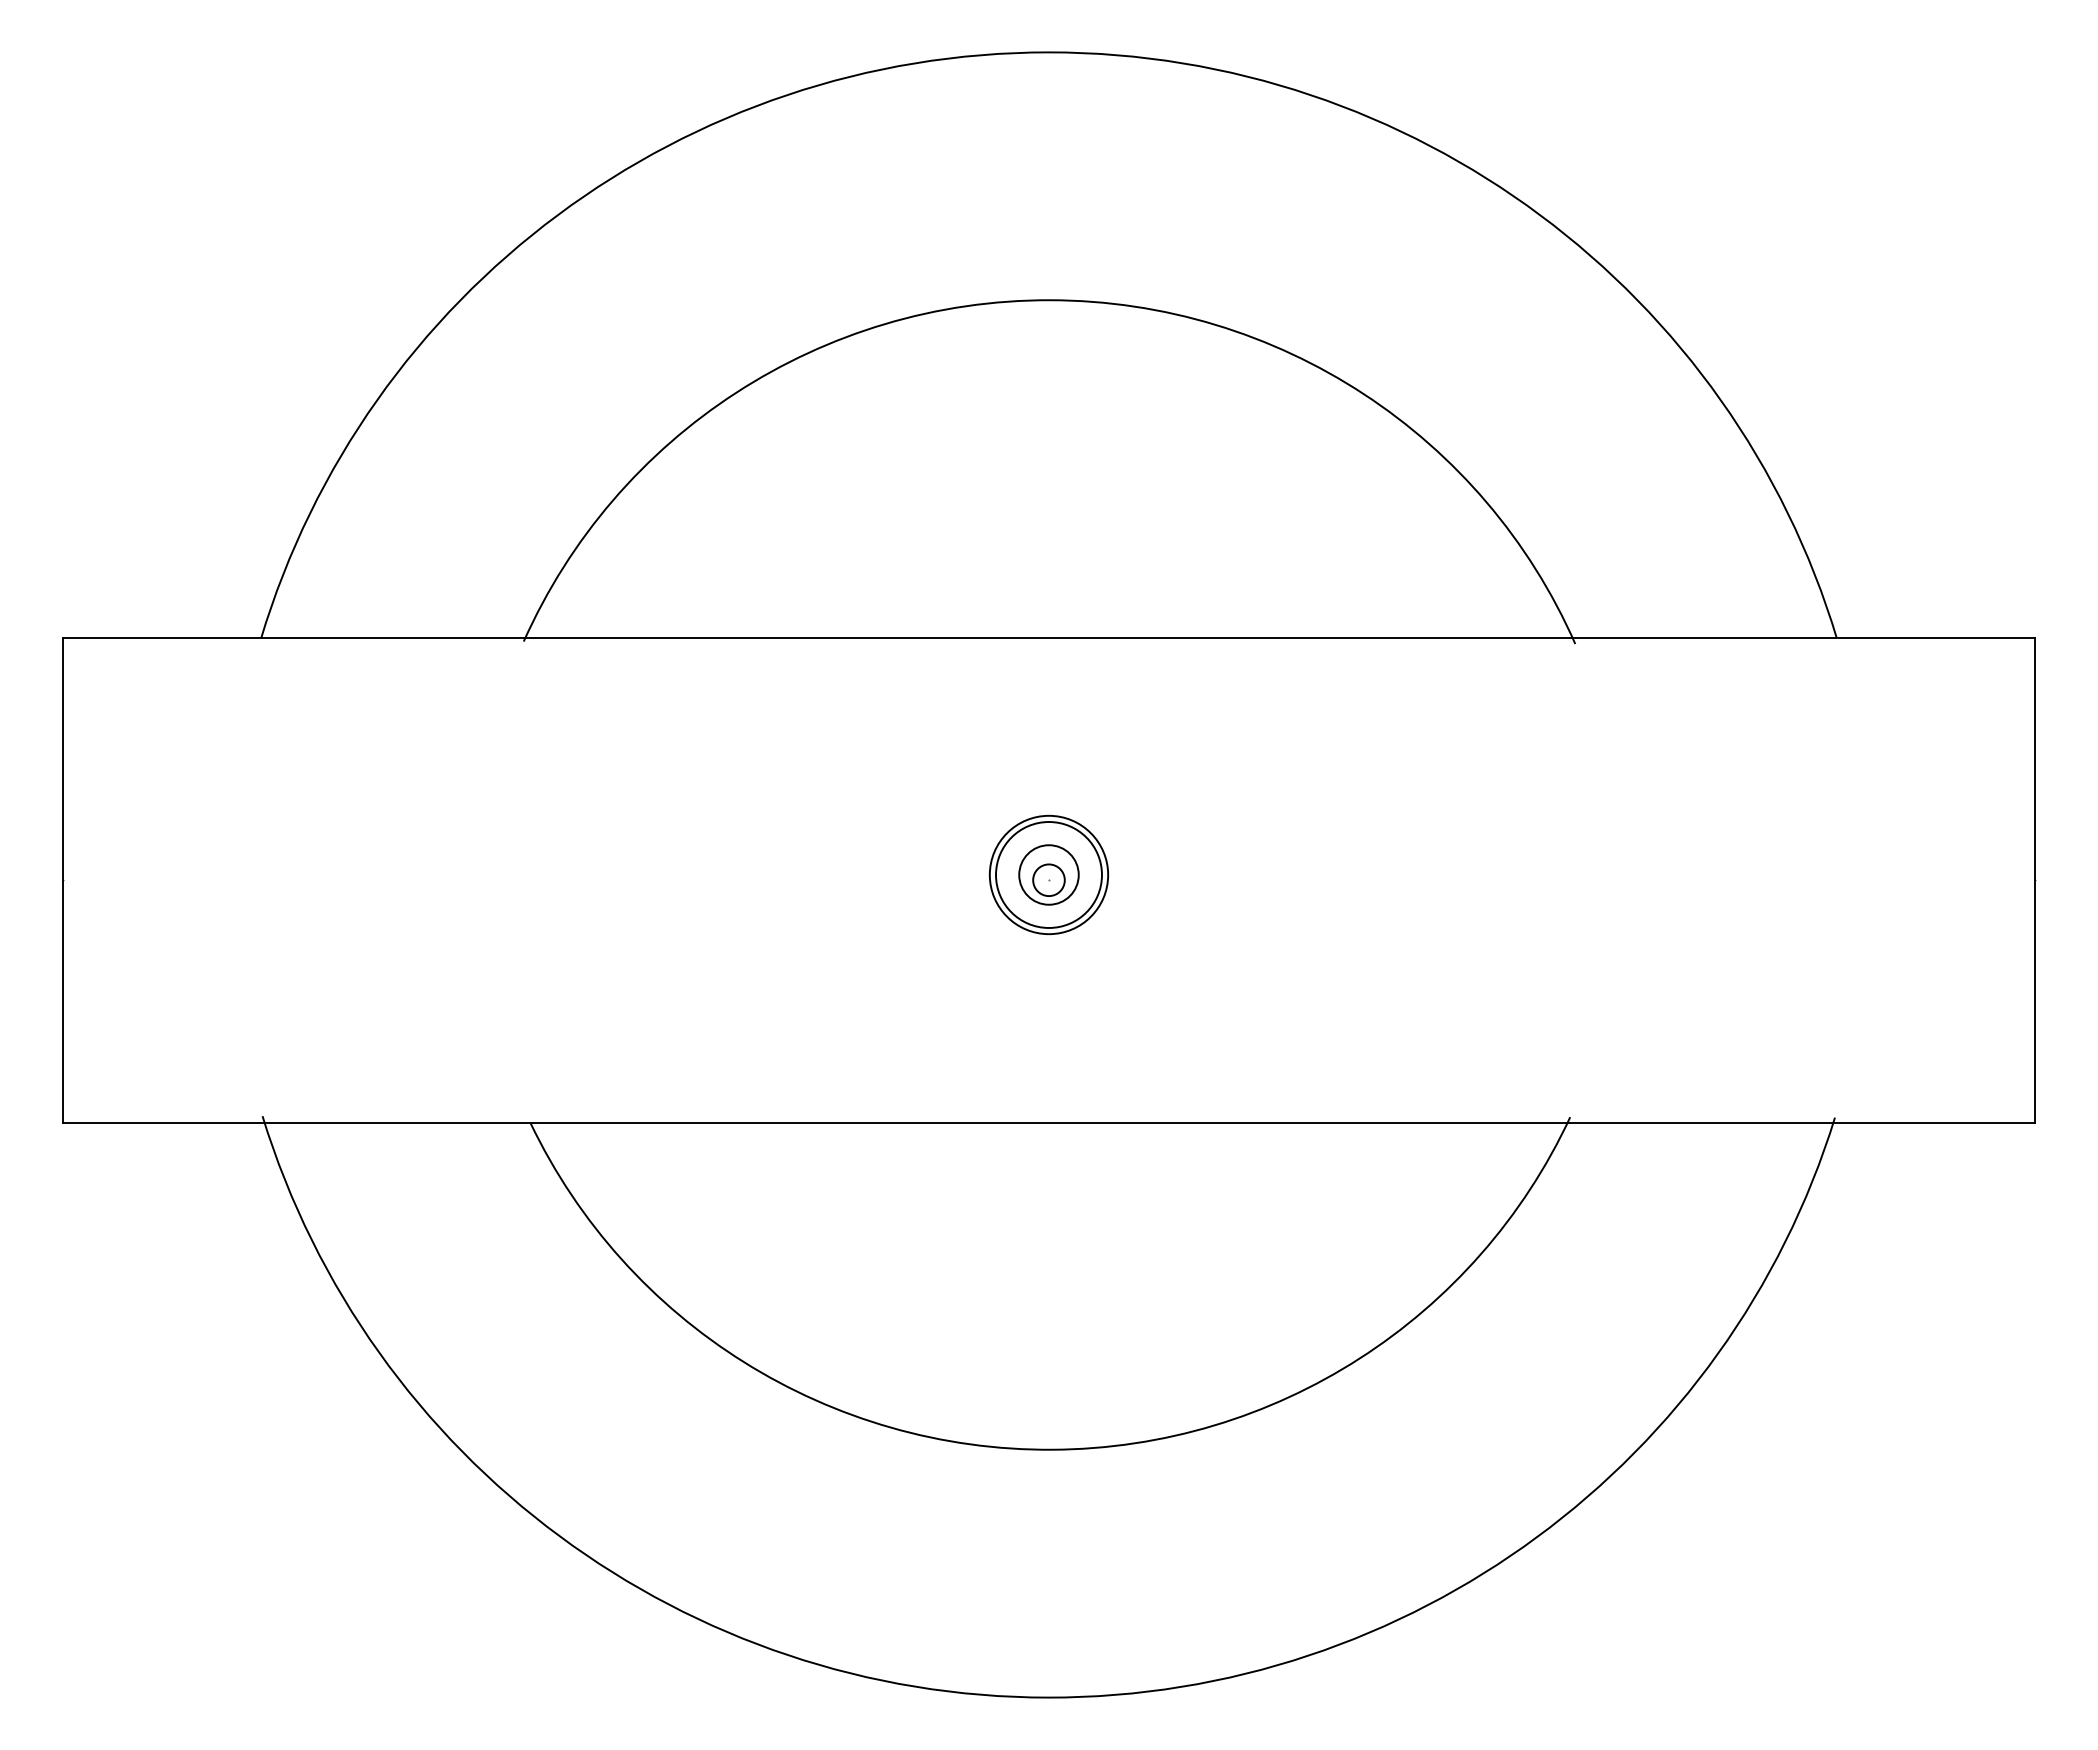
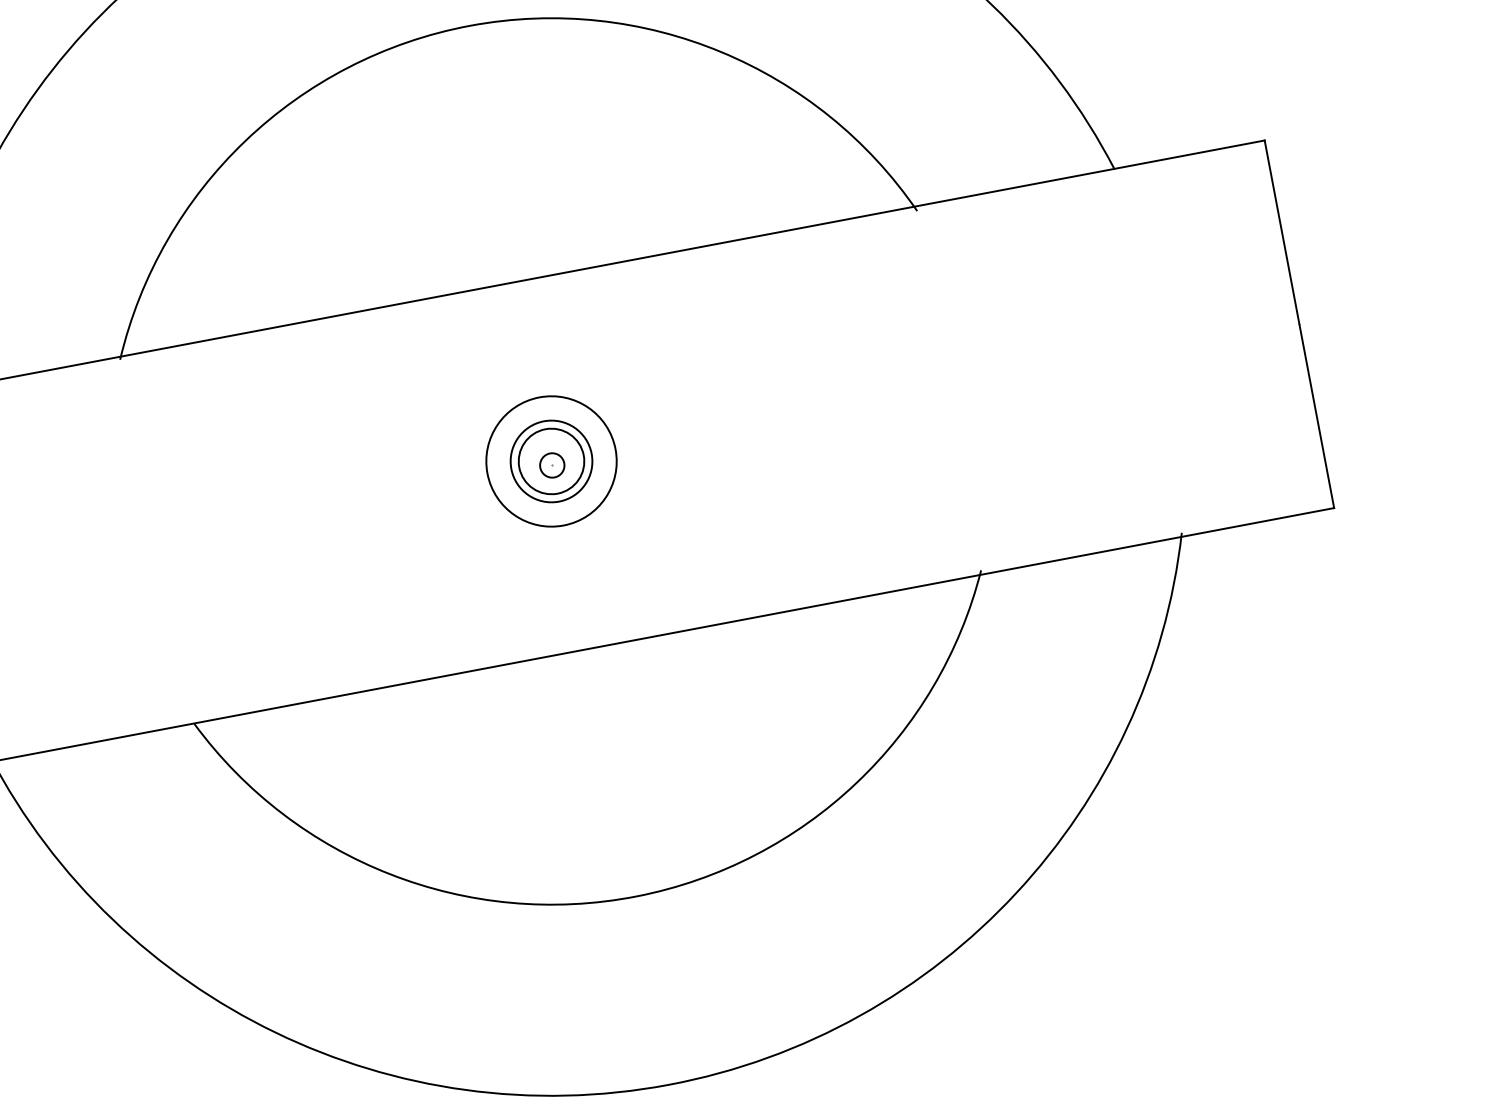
circle: (1048, 874) -> (551, 461), size x1.43
circle: (1048, 874) -> (551, 461), size x1.43

